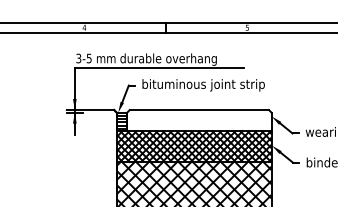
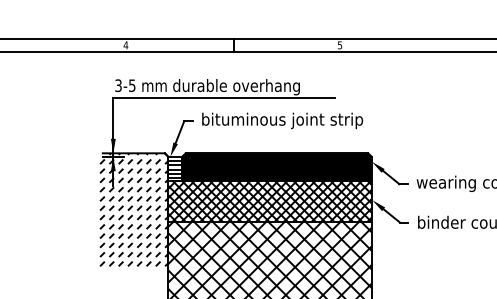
fill: (199, 120) -> (276, 166), added
hatch: (90, 152) -> (134, 209), added

